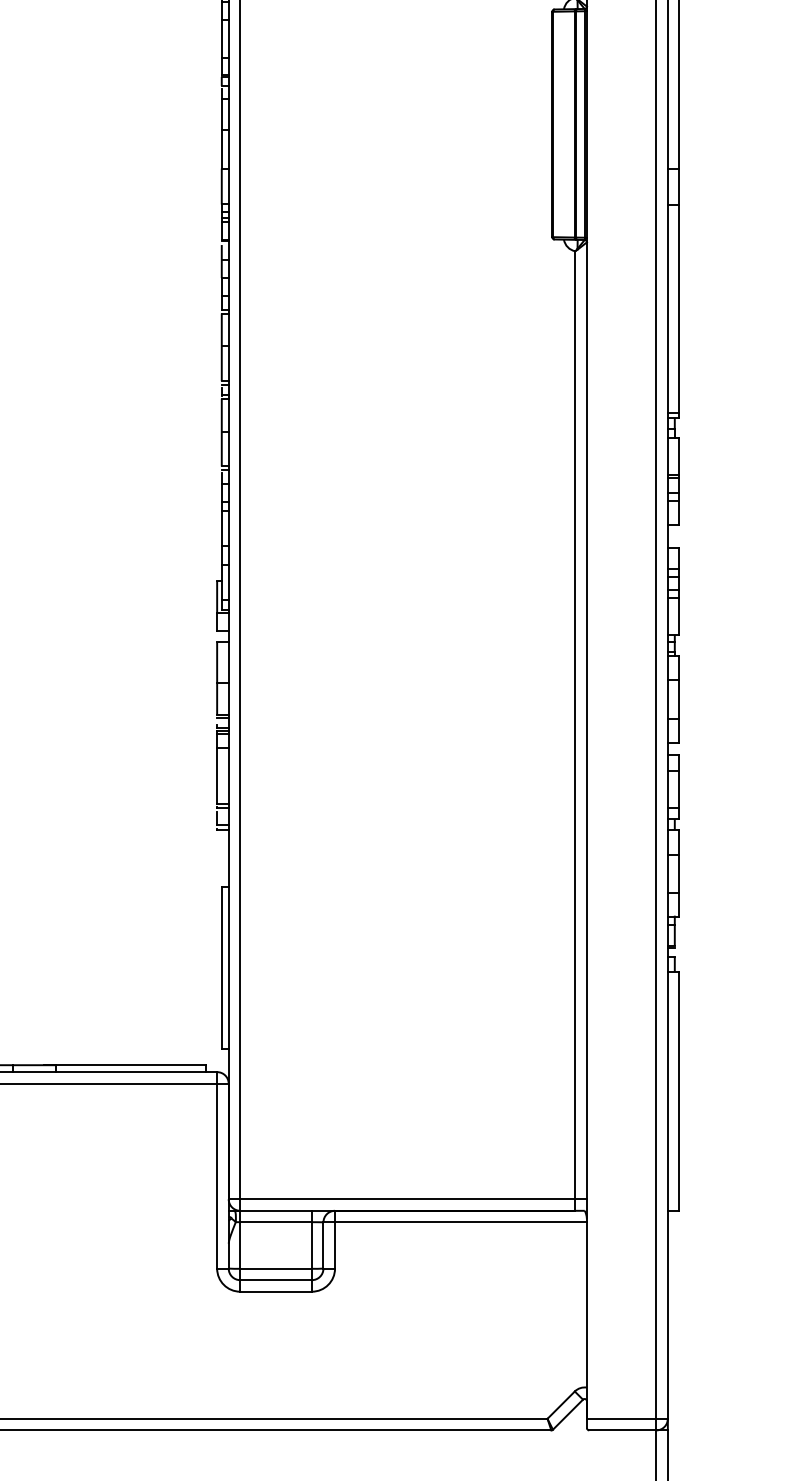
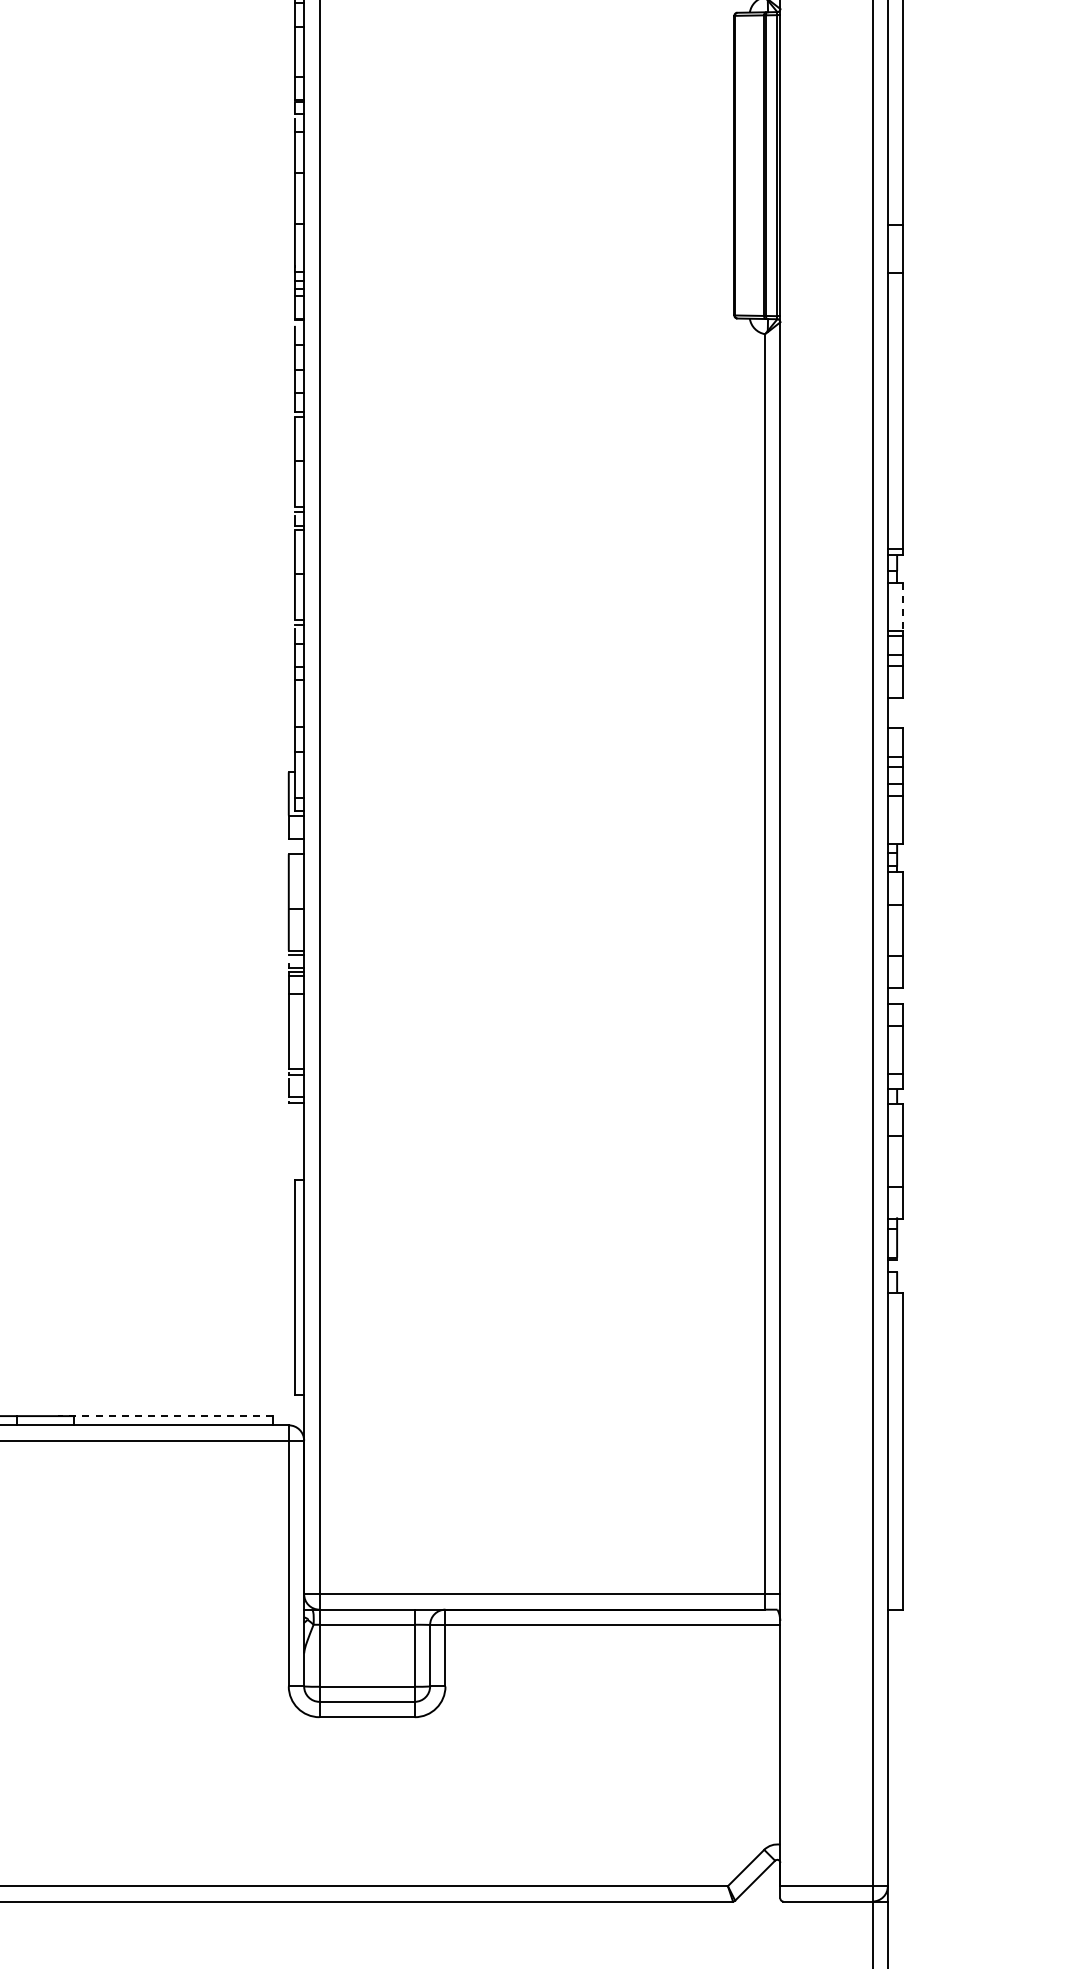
line: (679, 456) -> (903, 607), solid -> dashed
line: (124, 1065) -> (165, 1416), solid -> dashed

